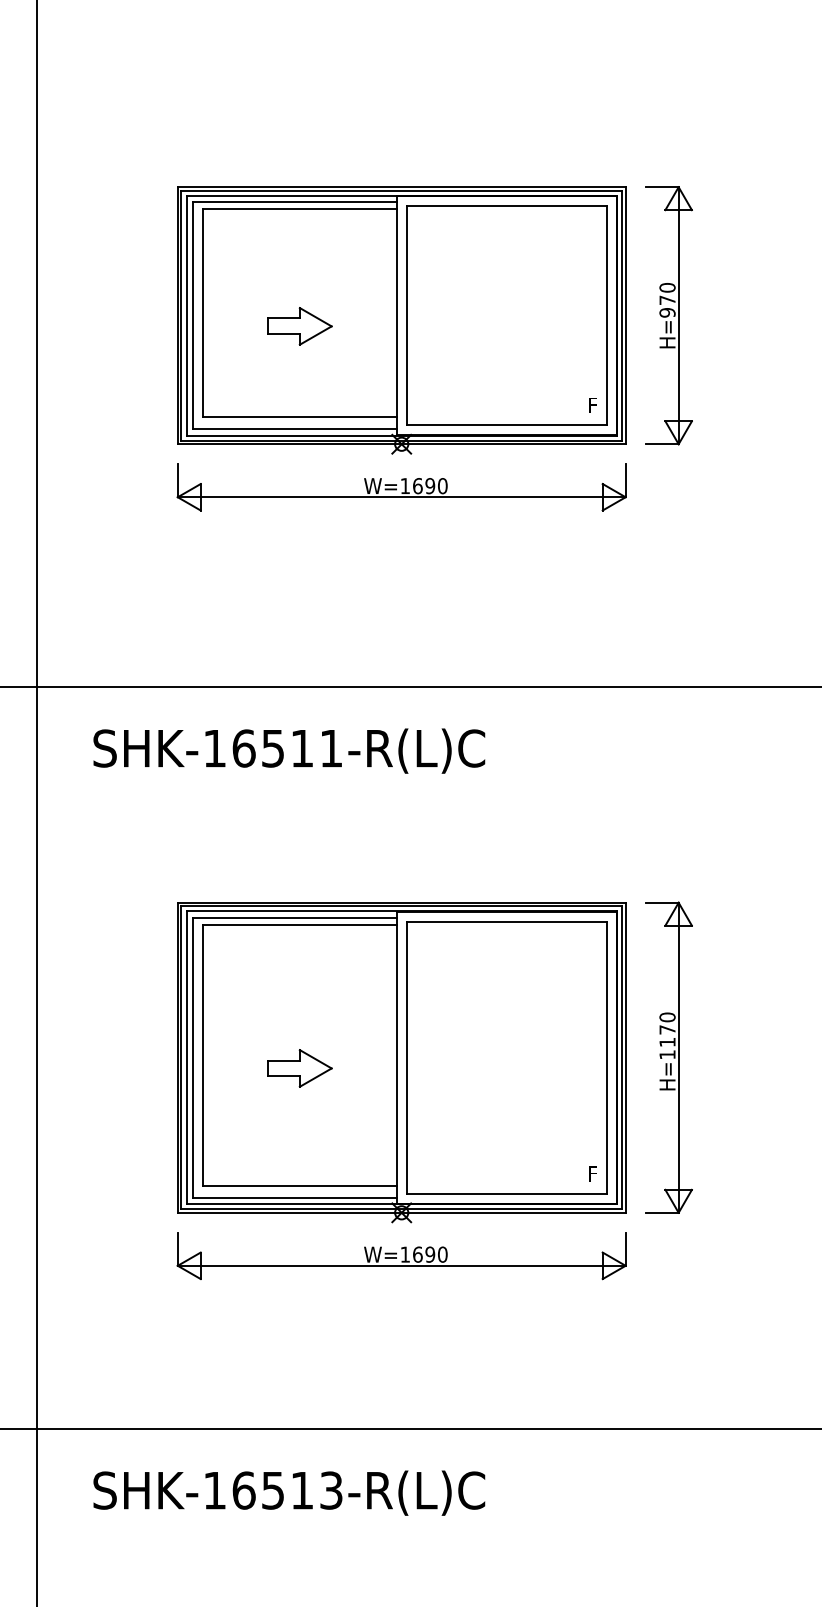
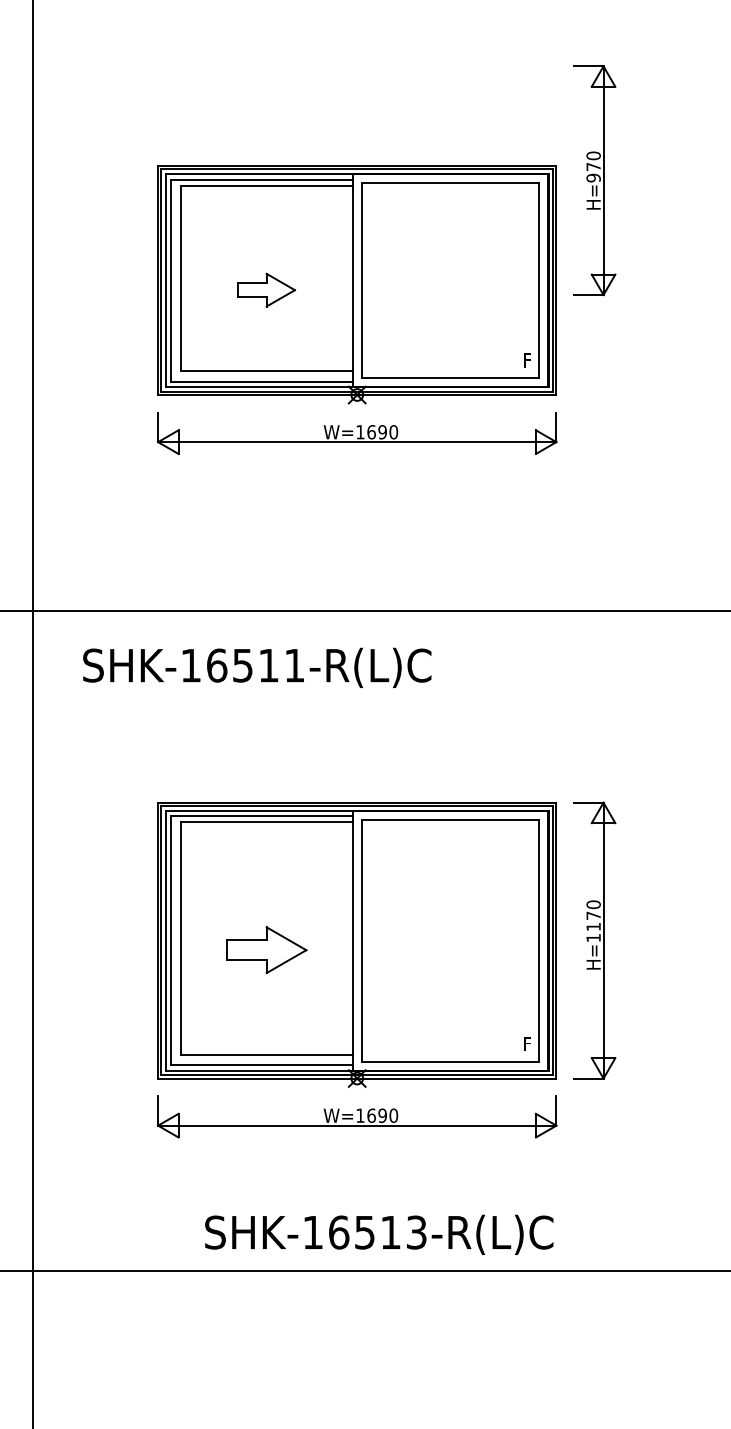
part: (668, 315) -> (594, 180), moved
part: (299, 1067) -> (266, 949), size x1.4
text: (289, 1492) -> (379, 1234), moved

